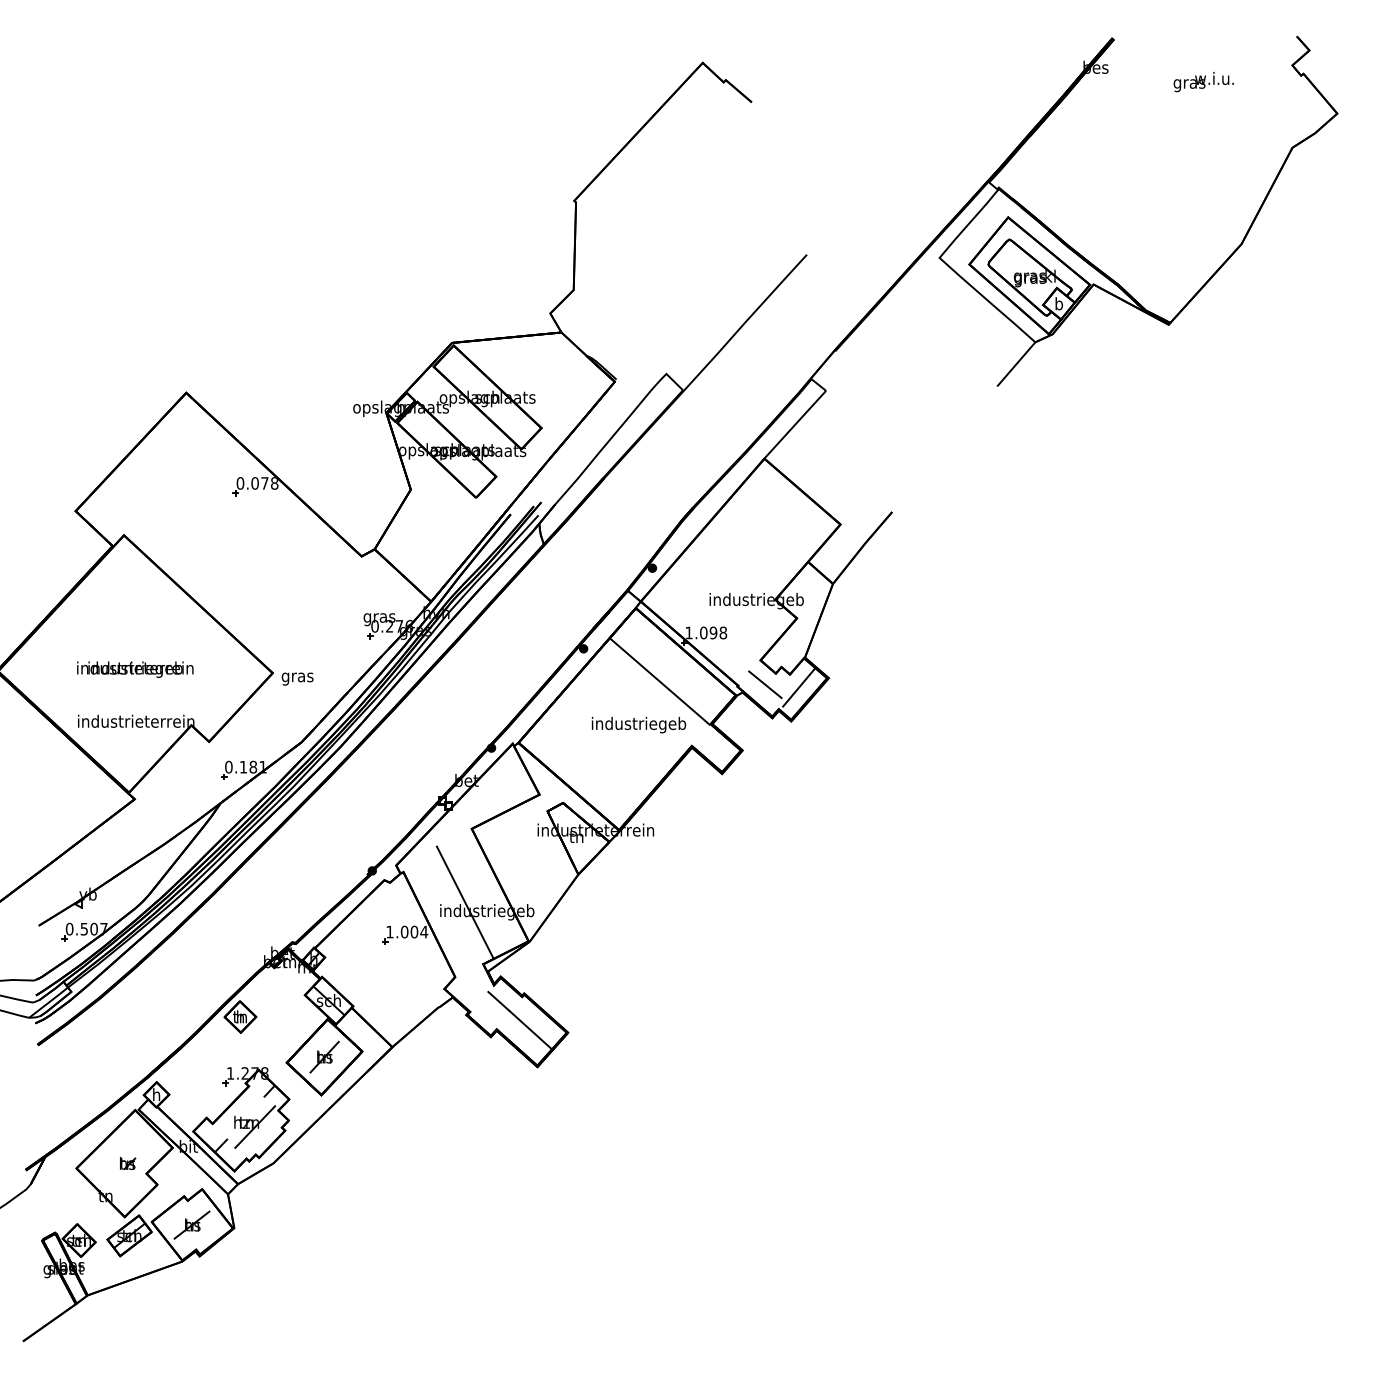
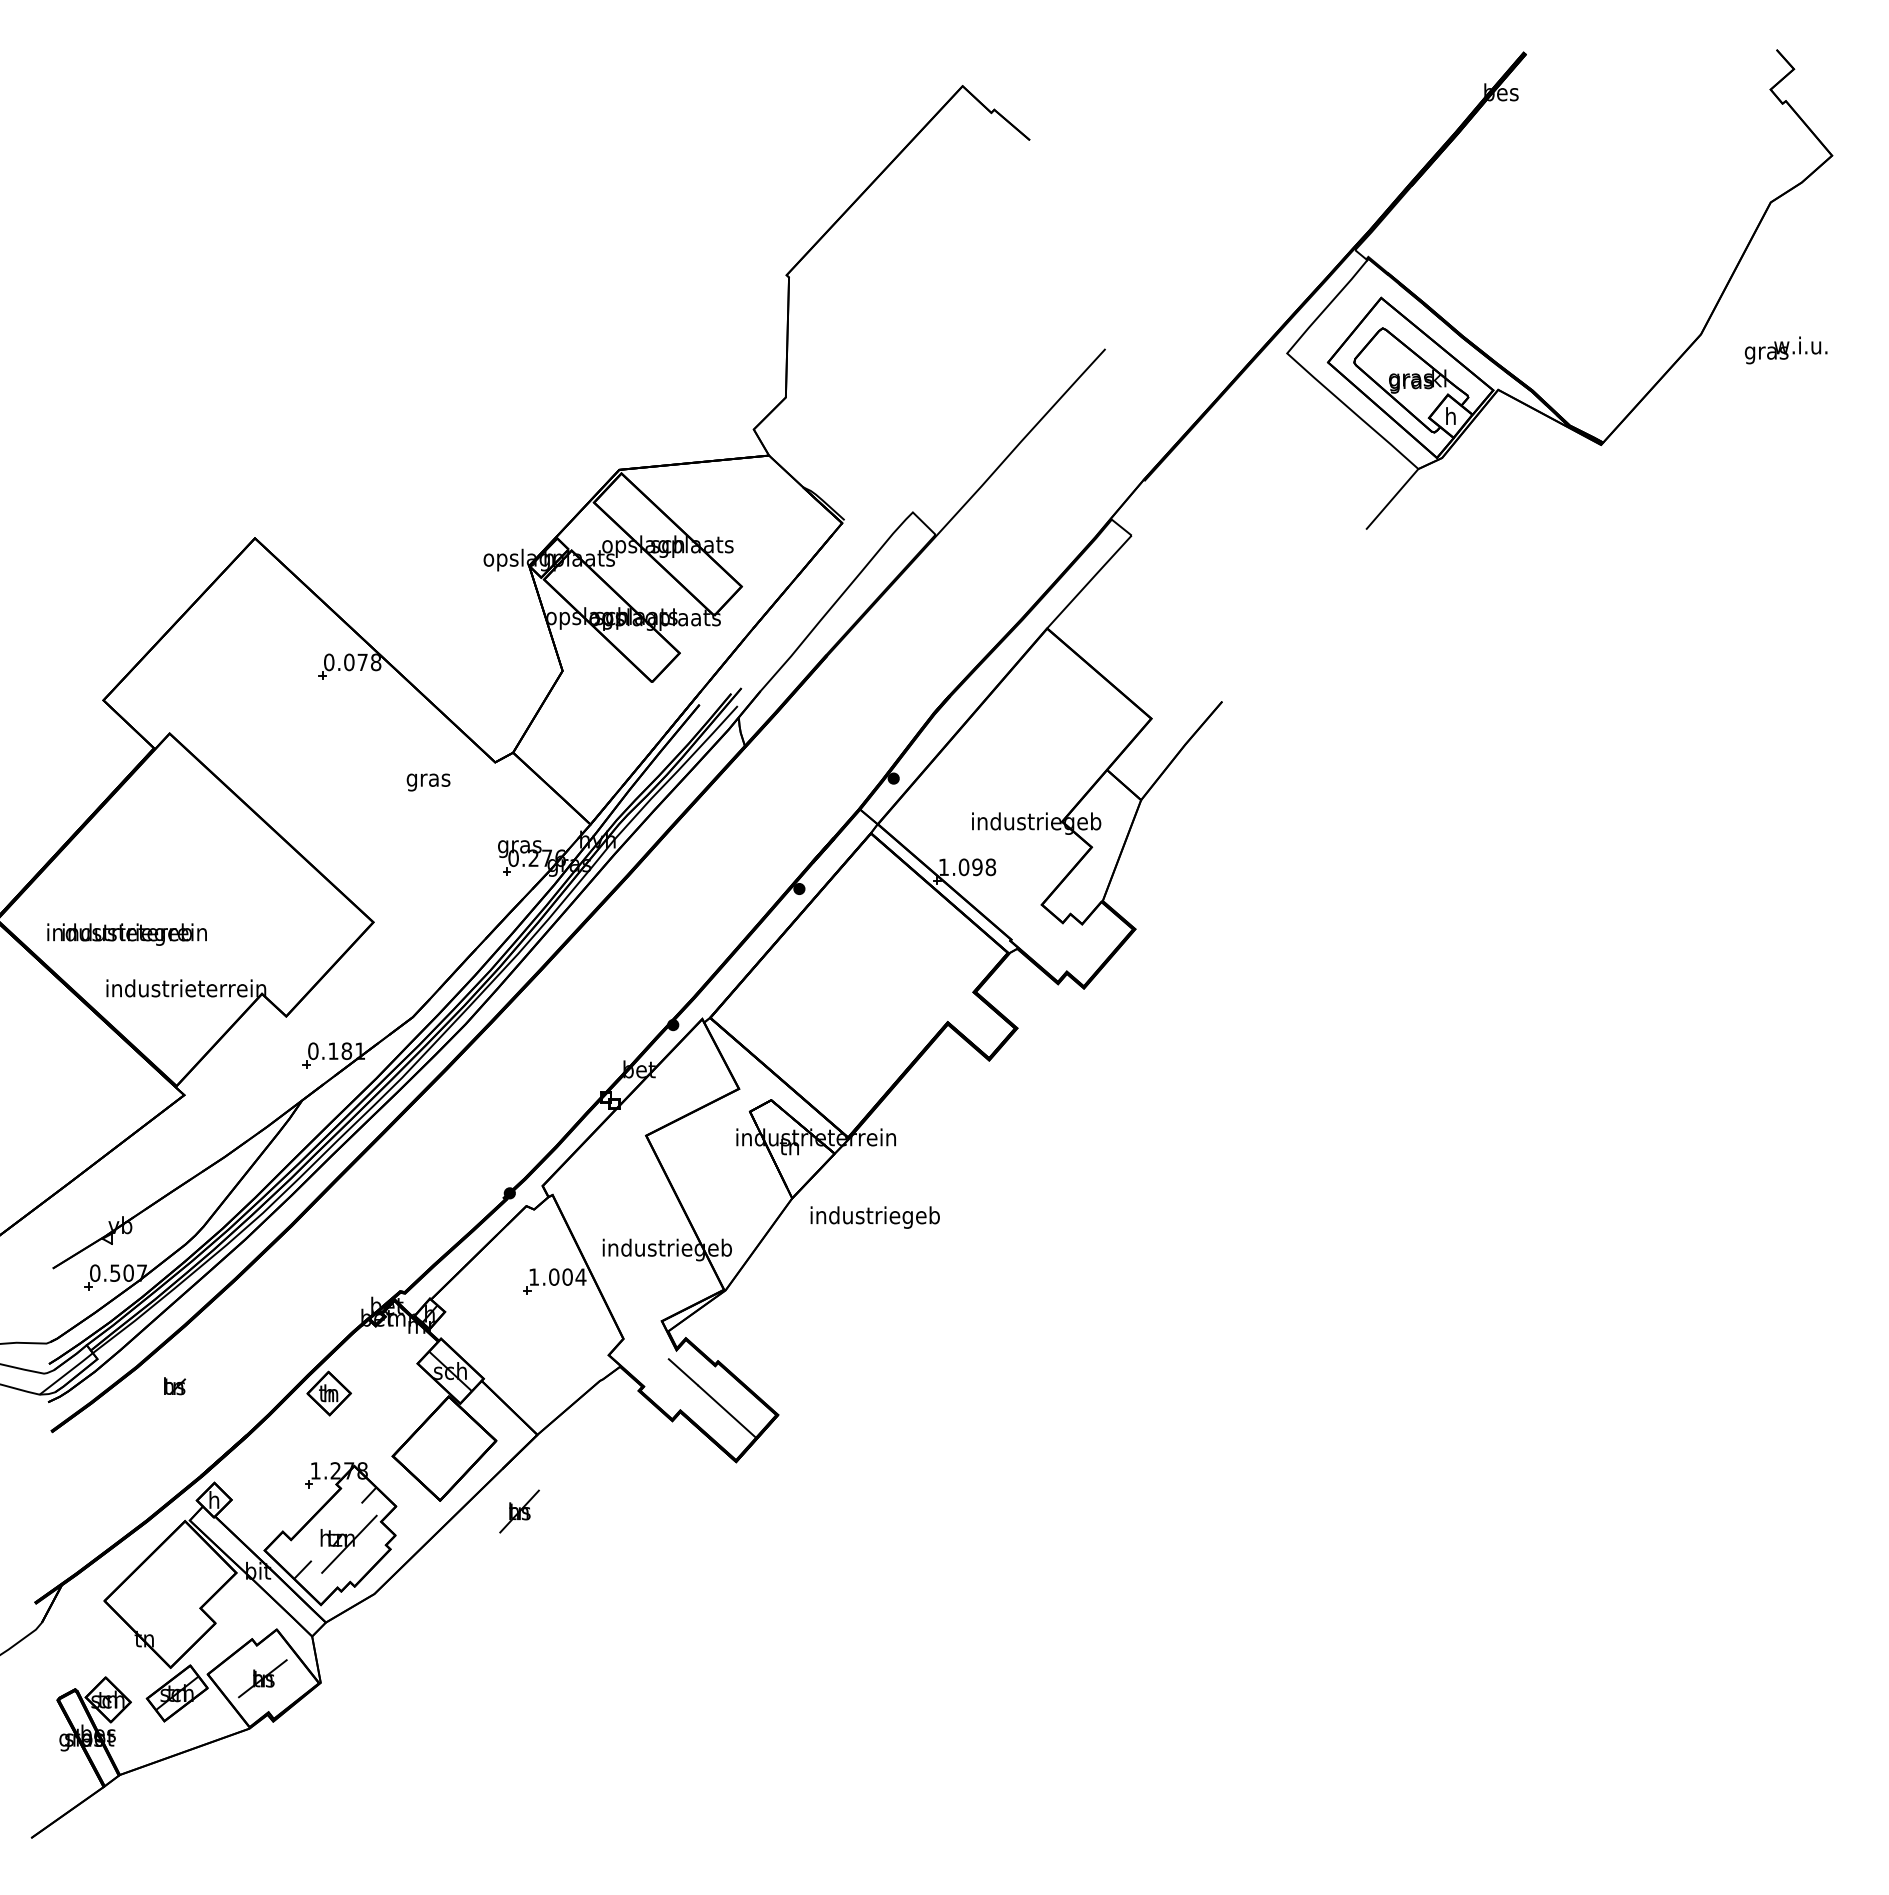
text: (1203, 82) -> (1785, 350), moved
text: (1060, 306) -> (1452, 419), b -> h
text: (134, 669) -> (126, 934), moved
text: (297, 679) -> (428, 782), moved
line: (659, 681) -> (903, 933), removed
line: (765, 684) -> (1048, 938), removed
line: (798, 687) -> (1094, 941), removed
text: (638, 725) -> (874, 1217), moved
line: (465, 902) -> (637, 1236), removed
part: (324, 1057) -> (519, 1511), moved
part: (128, 1163) -> (175, 1386), moved

